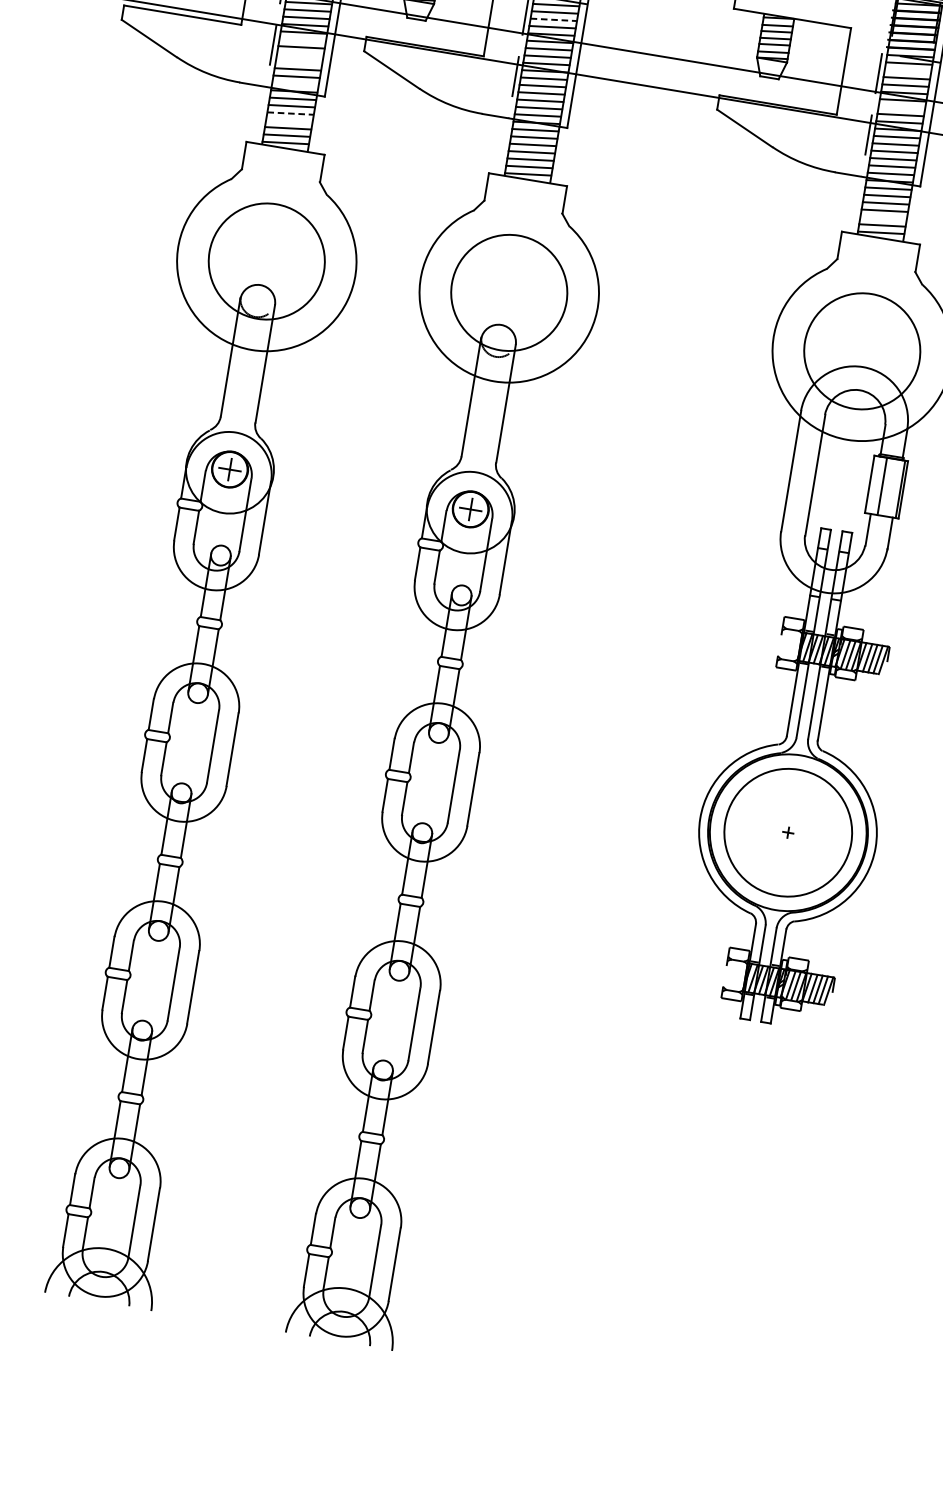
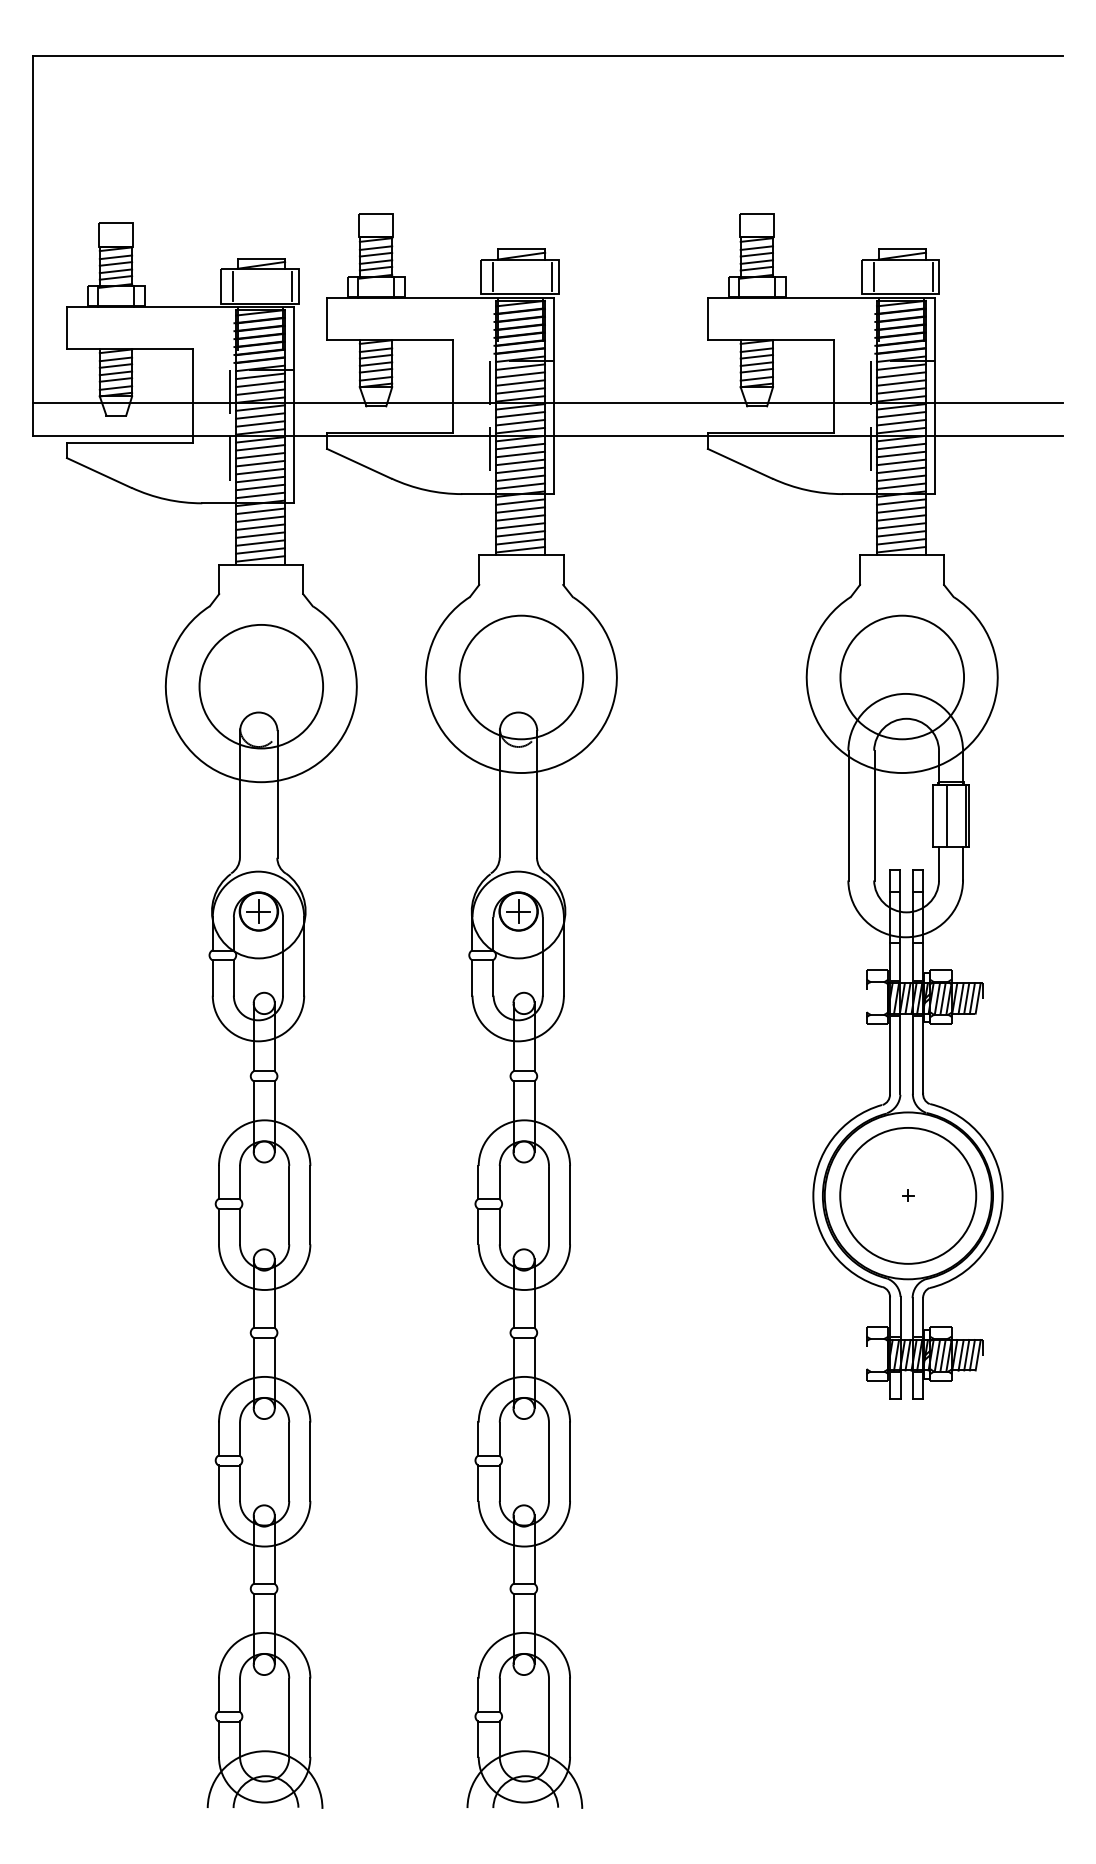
line: (553, 20) -> (520, 383), dashed -> solid
line: (302, 39) -> (260, 447), added
line: (300, 54) -> (260, 463), added
line: (299, 61) -> (260, 471), added
line: (907, 70) -> (900, 374), added
line: (295, 84) -> (260, 495), added
line: (901, 107) -> (900, 414), added
line: (290, 113) -> (260, 527), dashed -> solid
line: (289, 120) -> (260, 534), added
line: (882, 217) -> (900, 533), added

